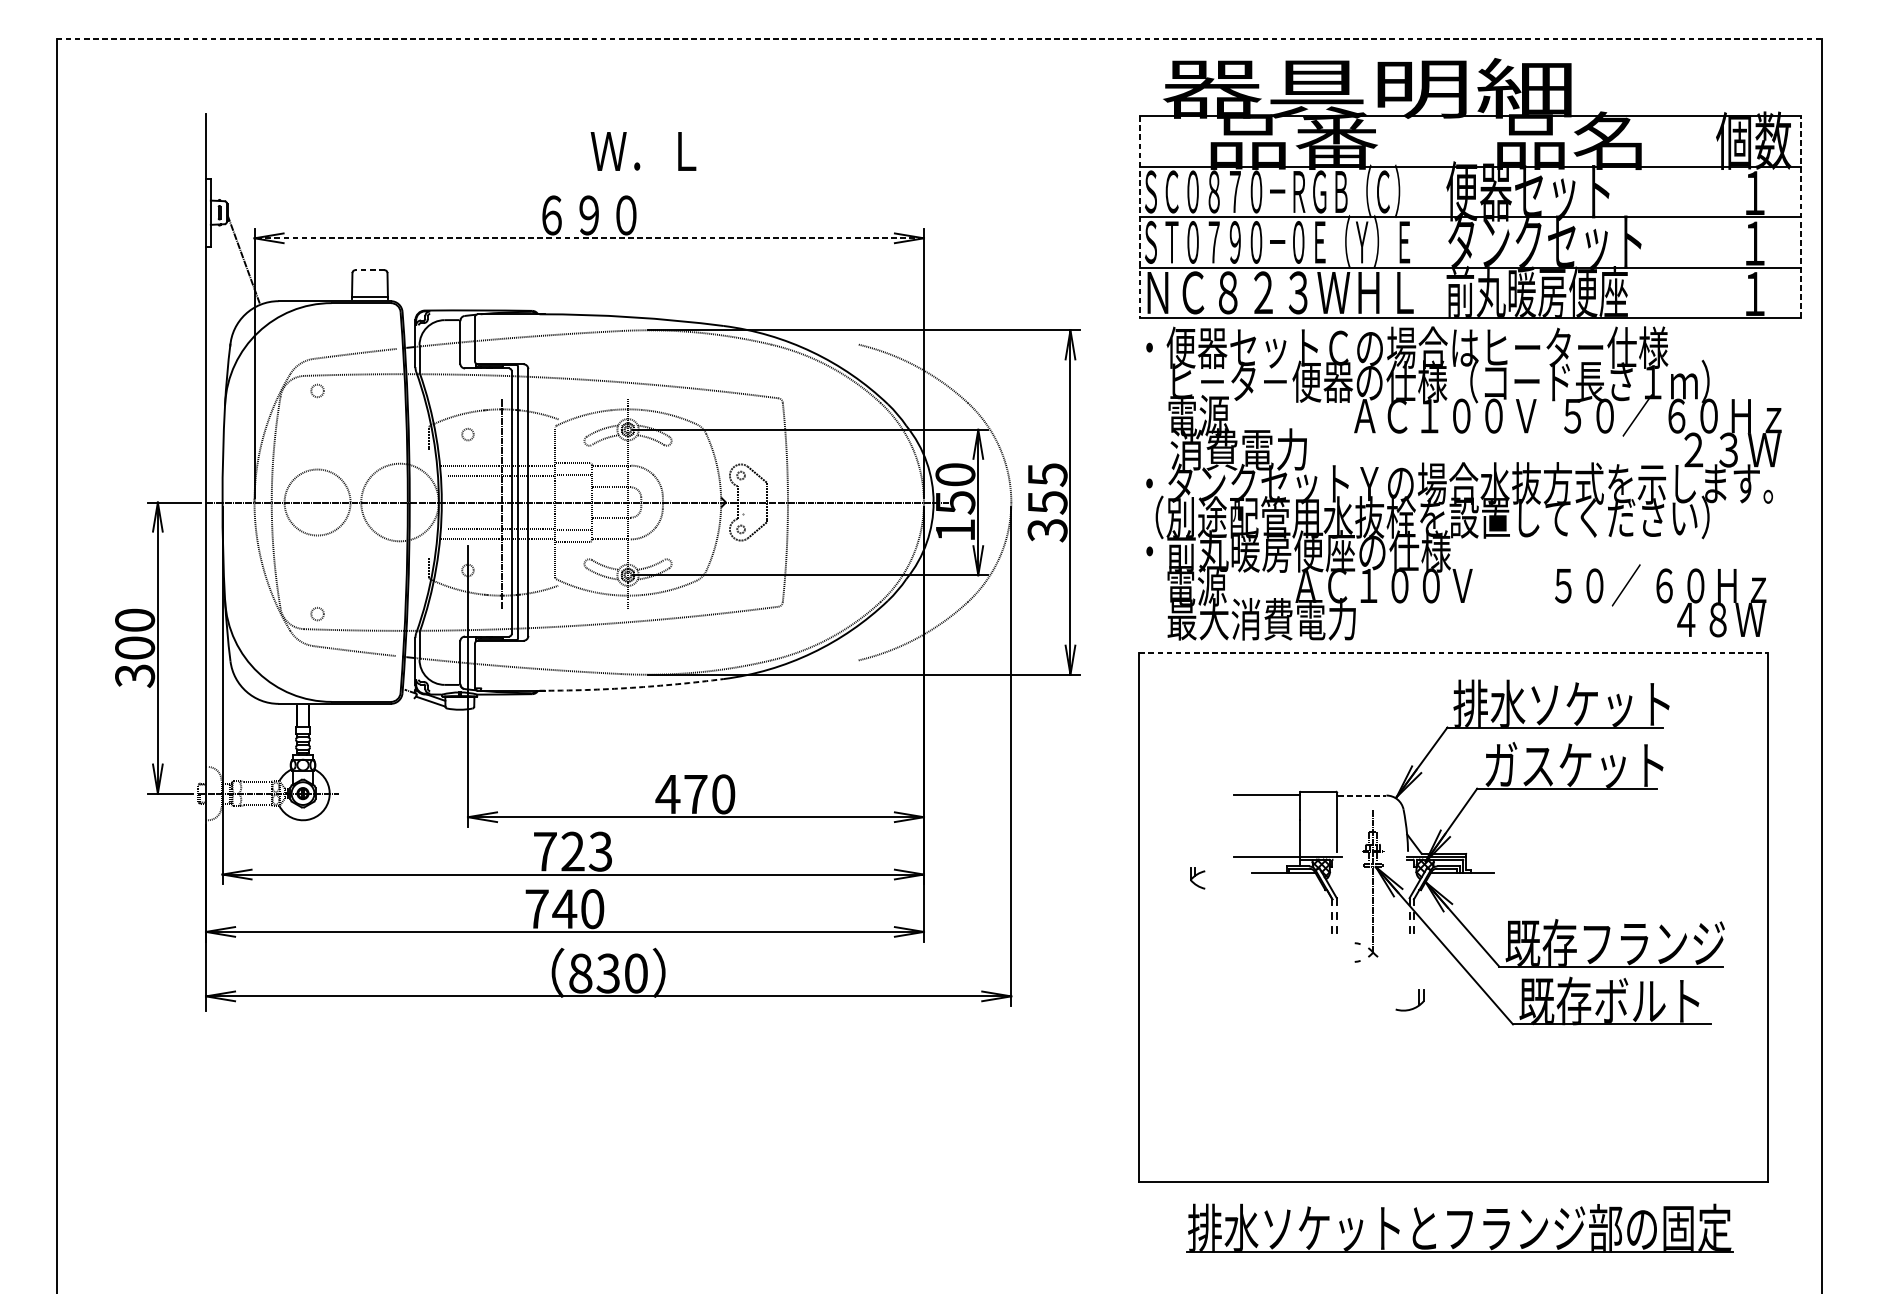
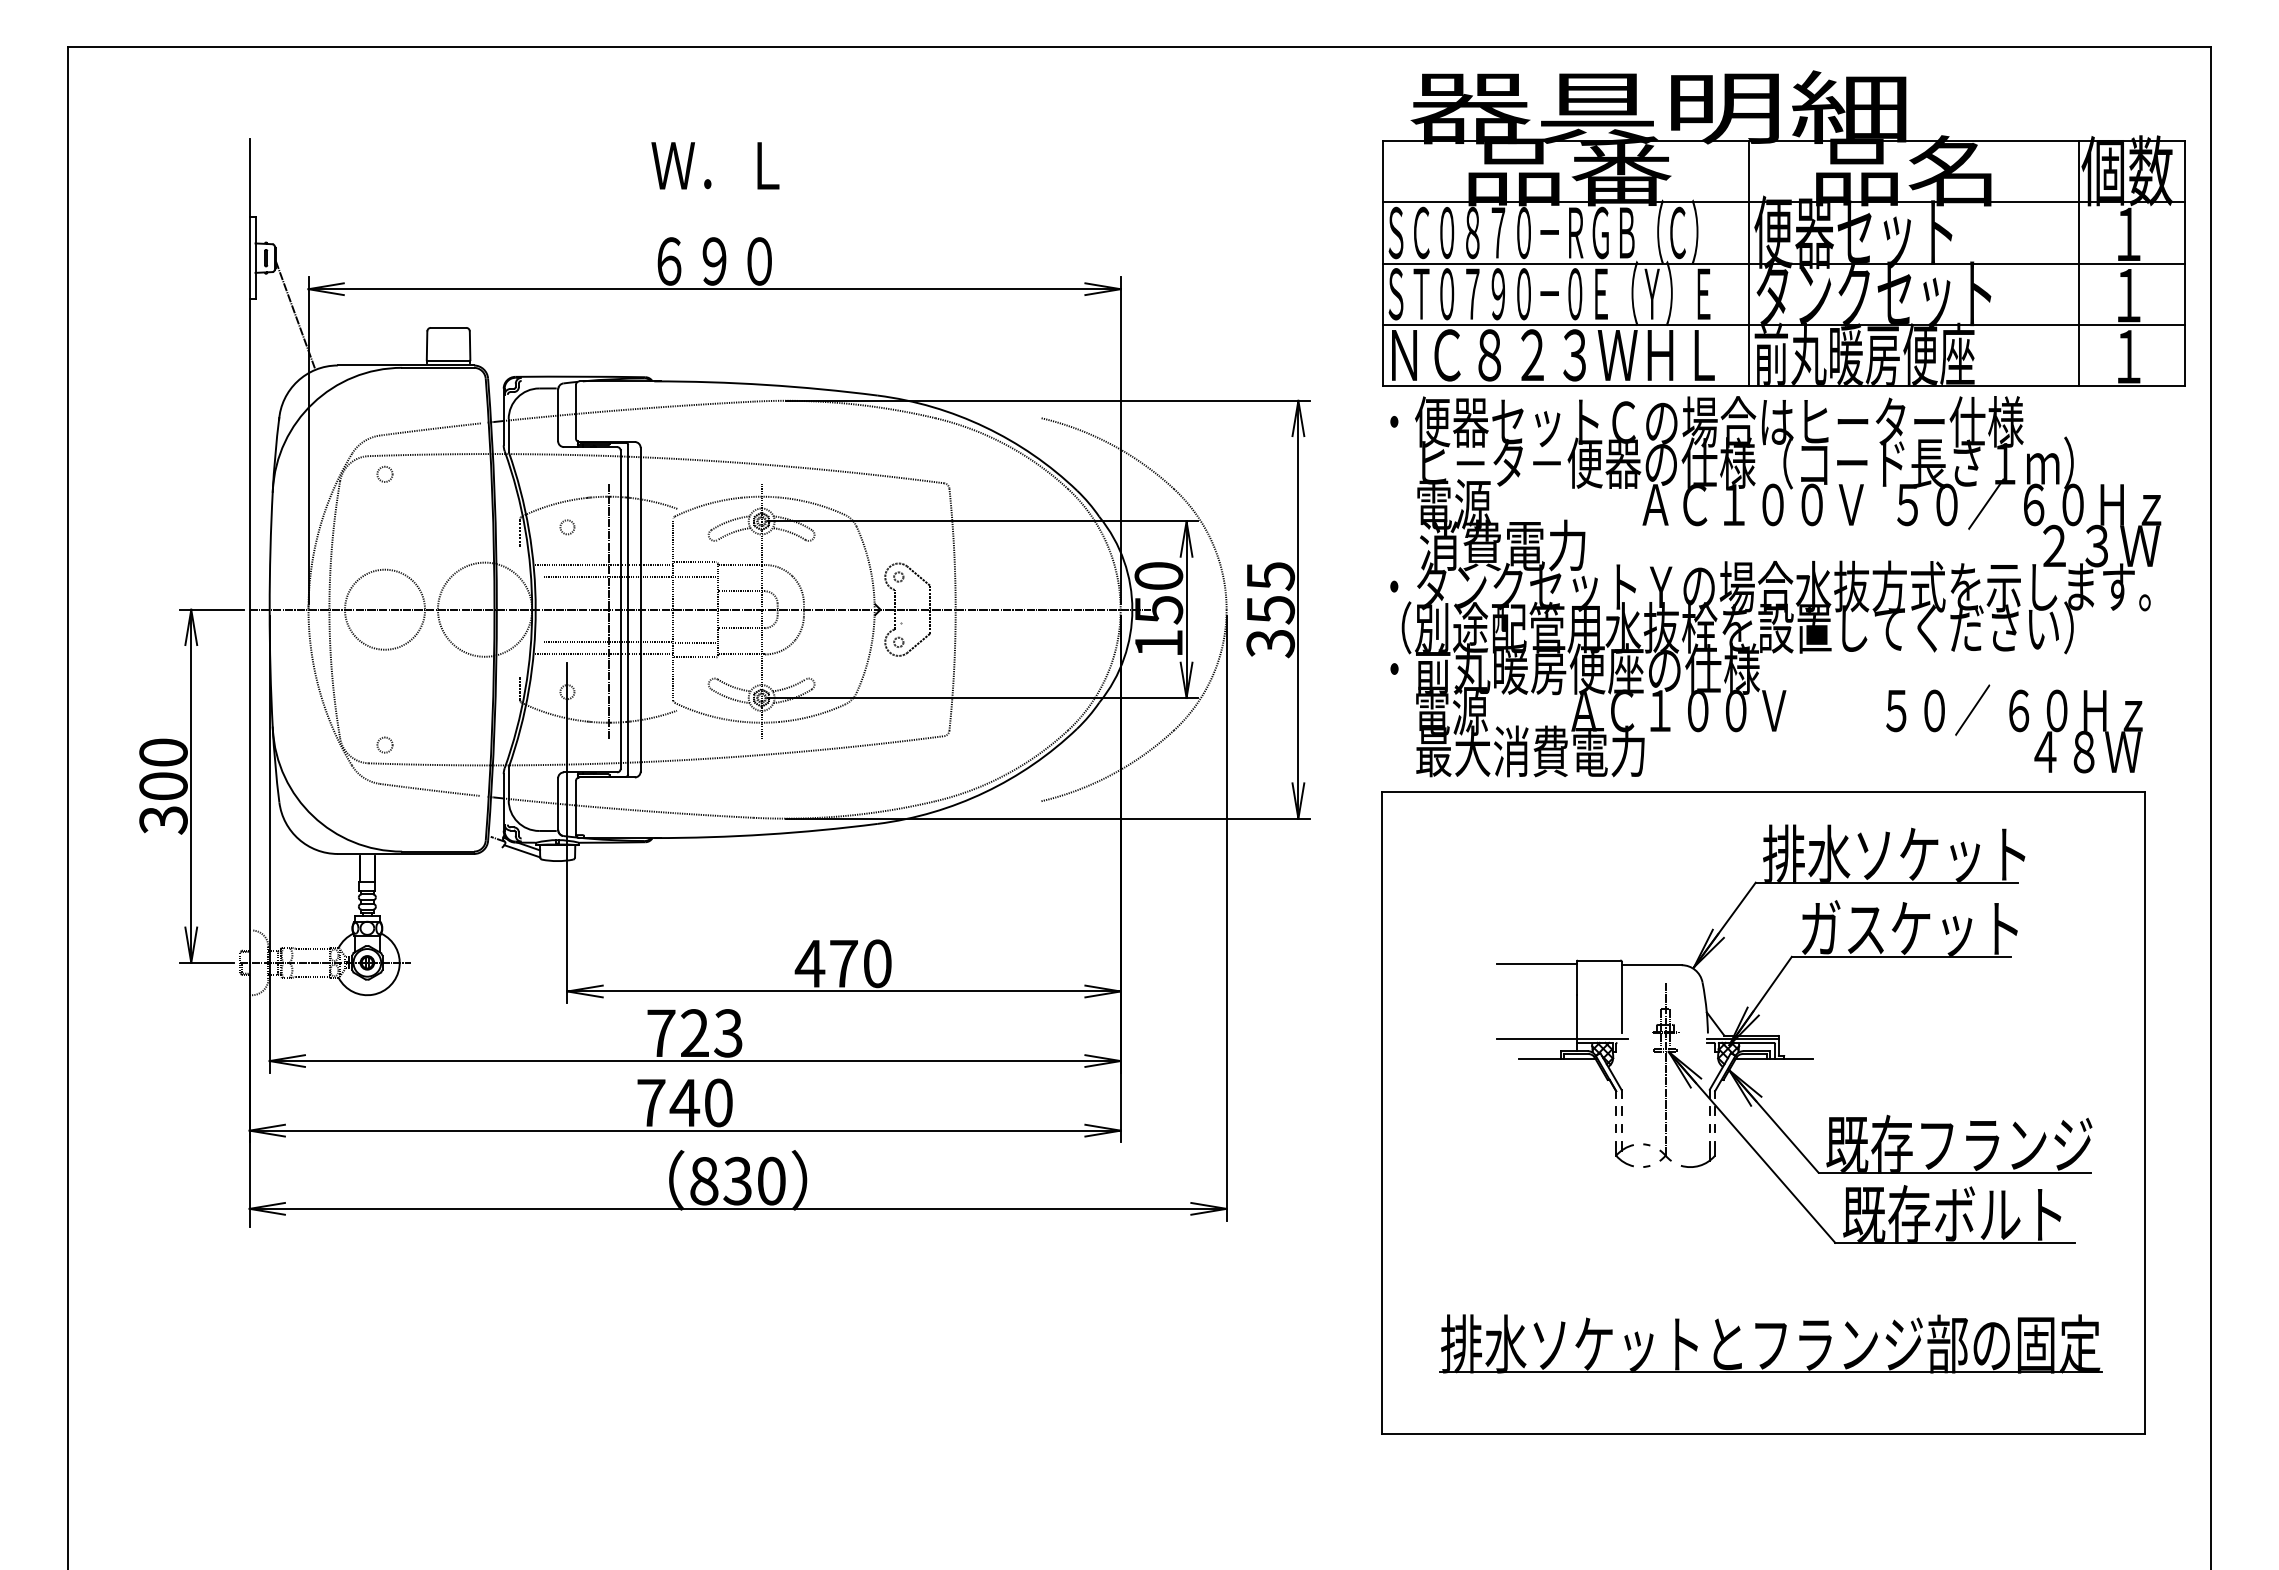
line: (939, 39) -> (1139, 47), dashed -> solid
text: (643, 151) -> (715, 165), moved
line: (1140, 217) -> (1383, 264), dashed -> solid
line: (1442, 217) -> (1749, 263), added
line: (1713, 217) -> (2078, 263), added
line: (1800, 217) -> (2184, 263), dashed -> solid
line: (589, 238) -> (714, 289), dashed -> solid
line: (369, 269) -> (448, 327), dashed -> solid
line: (1453, 653) -> (1763, 792), dashed -> solid
arc: (632, 687) -> (766, 834), dashed -> solid
line: (1362, 795) -> (1652, 965), dashed -> solid
part: (1197, 879) -> (1624, 1154), moved
part: (1410, 1008) -> (1699, 1164), moved
part: (1466, 1228) -> (1778, 1344), moved

